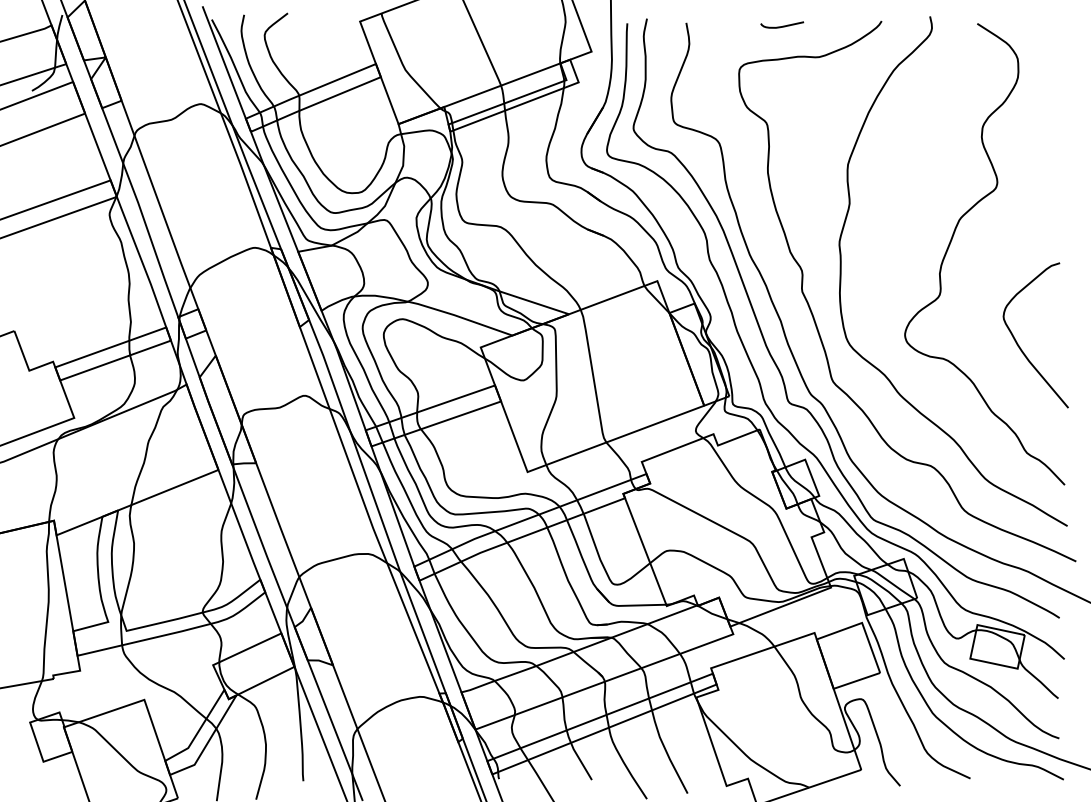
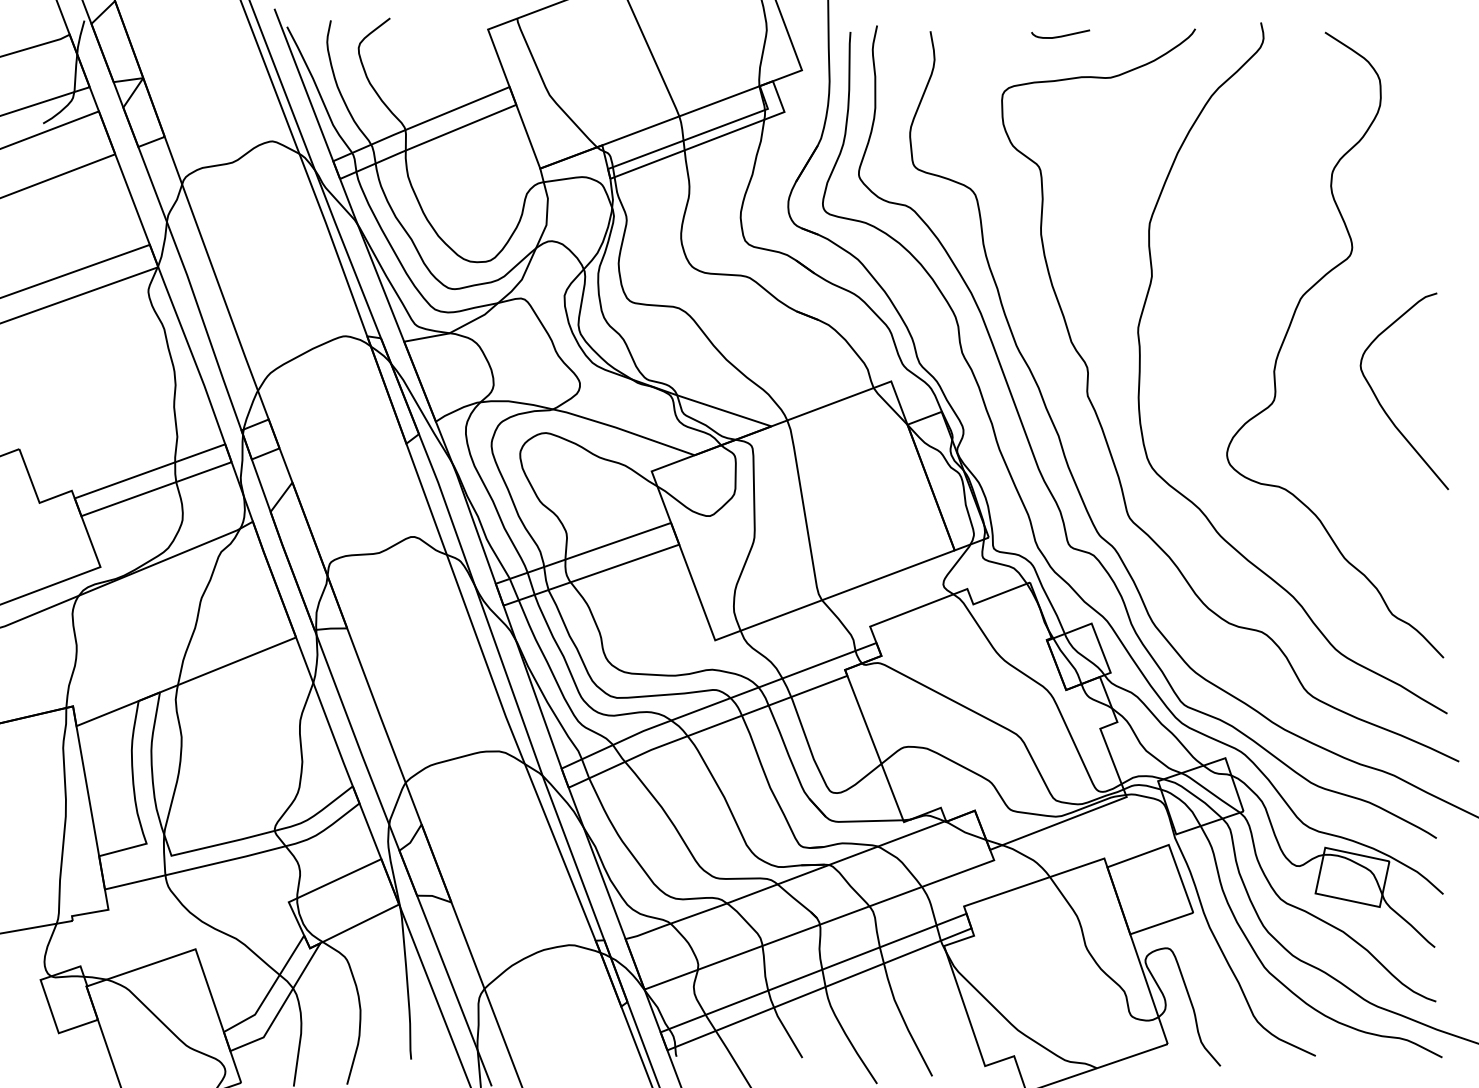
curve: (1018, 343) -> (1380, 402), moved

